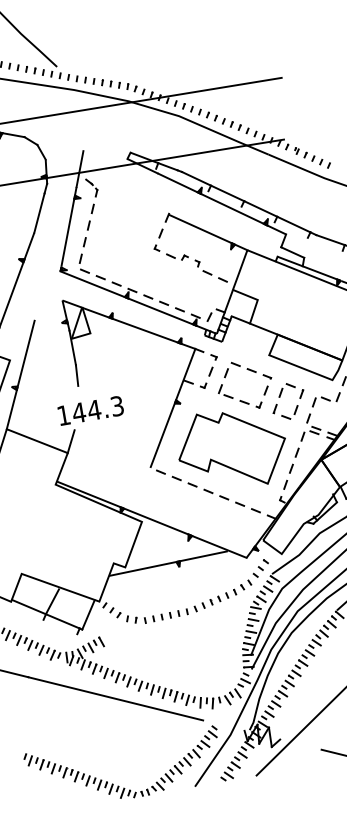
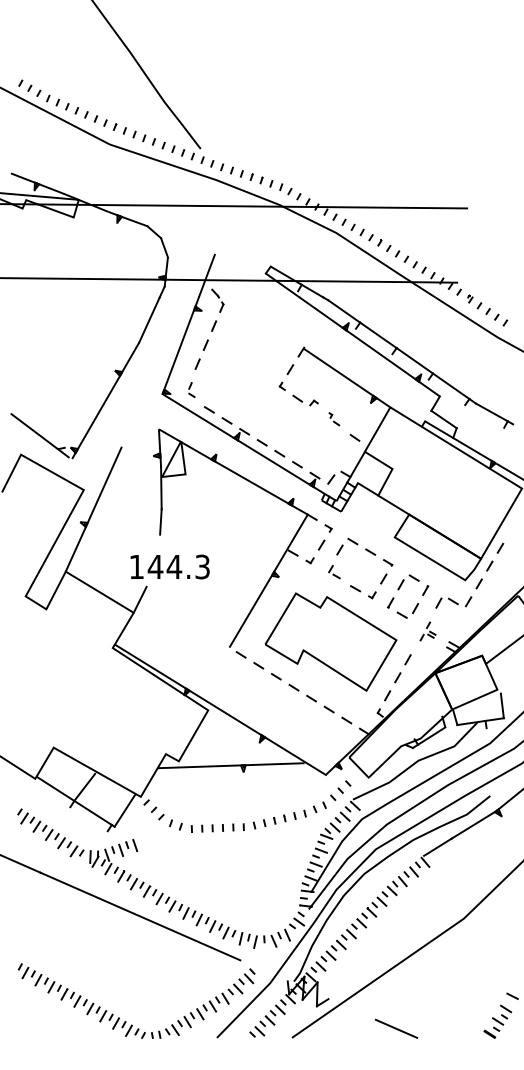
part: (83, 263) -> (191, 389), size x0.6
part: (203, 267) -> (334, 419), size x0.6
part: (225, 391) -> (334, 571), size x0.7
part: (309, 427) -> (427, 631), size x0.6

